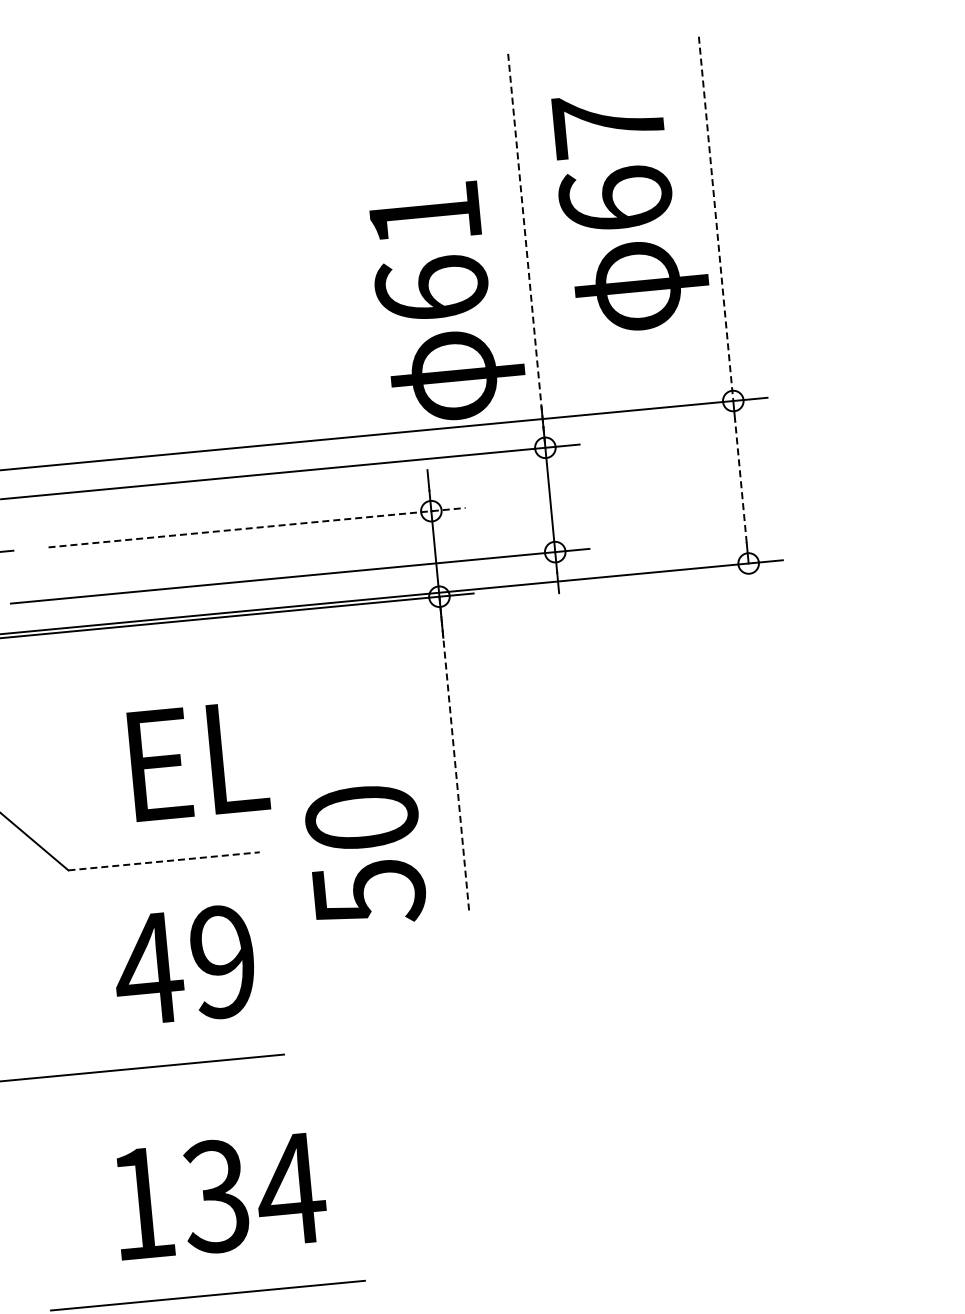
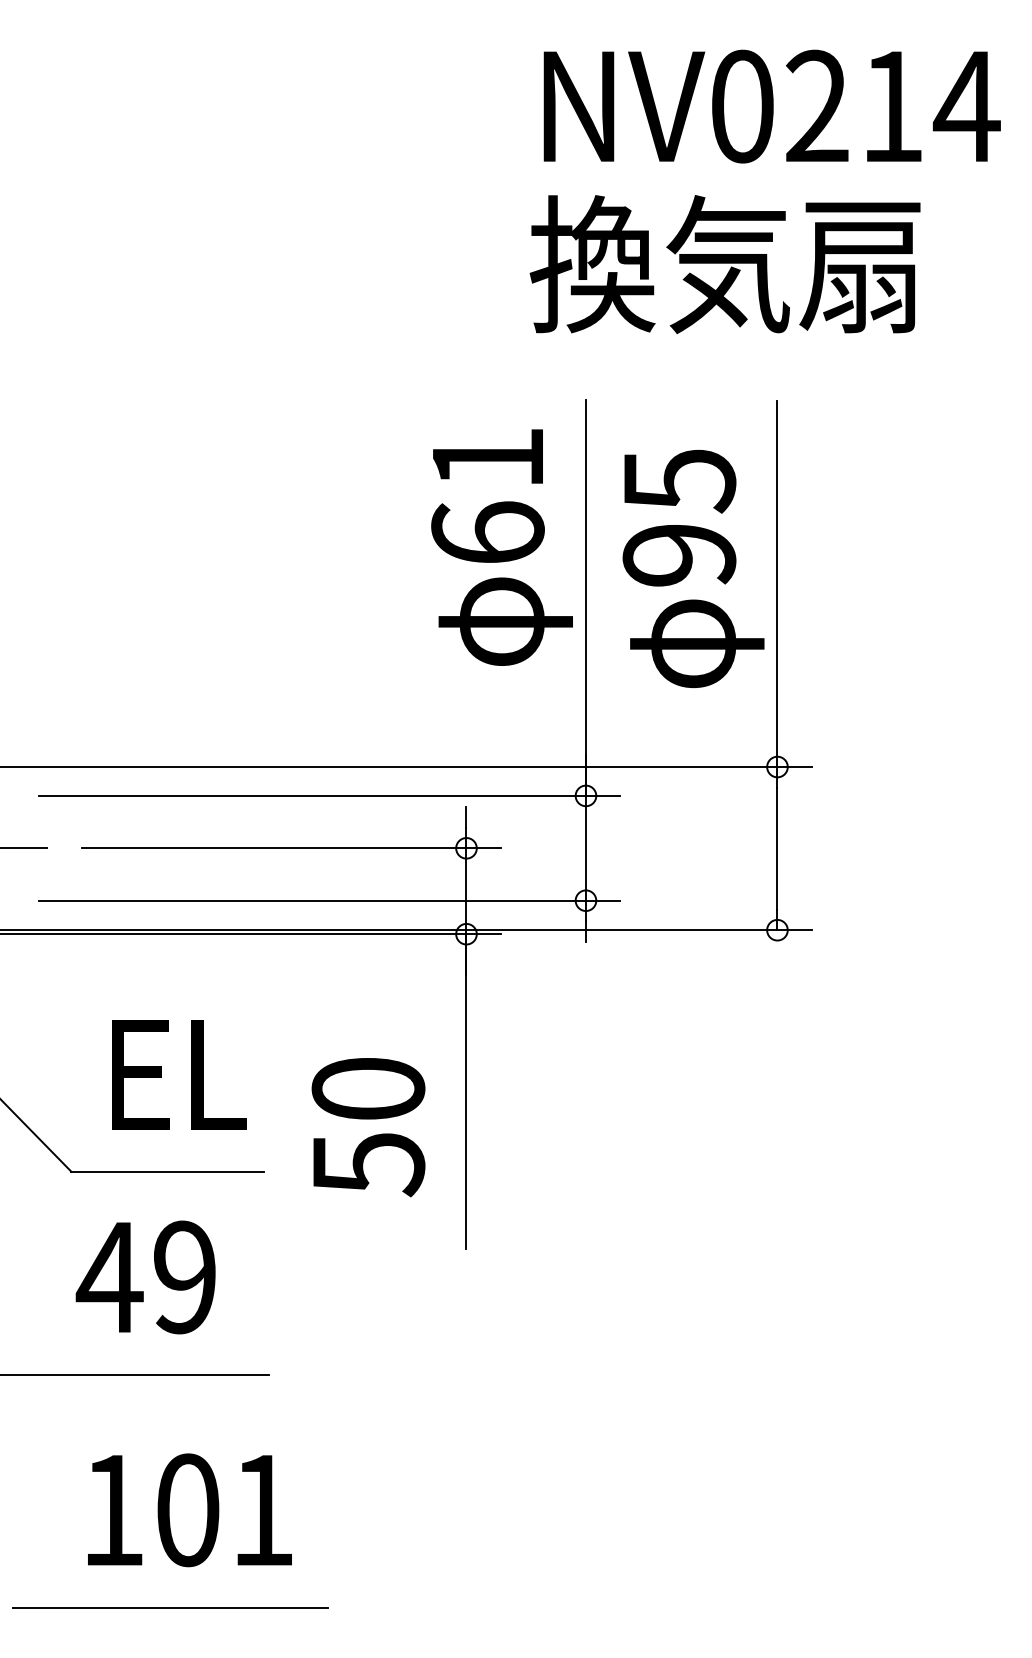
text: (612, 161) -> (679, 517), 67 -> 95
line: (716, 219) -> (777, 584), dashed -> solid
line: (526, 251) -> (585, 598), dashed -> solid
text: (446, 302) -> (501, 547), moved
line: (741, 482) -> (777, 848), dashed -> solid
line: (257, 527) -> (291, 848), dashed -> solid
line: (454, 753) -> (466, 1091), dashed -> solid
text: (198, 760) -> (179, 1074), moved
text: (365, 856) -> (368, 1127), moved
line: (164, 861) -> (167, 1171), dashed -> solid
text: (184, 965) -> (145, 1277), moved
text: (253, 1193) -> (225, 1510), 134 -> 101

